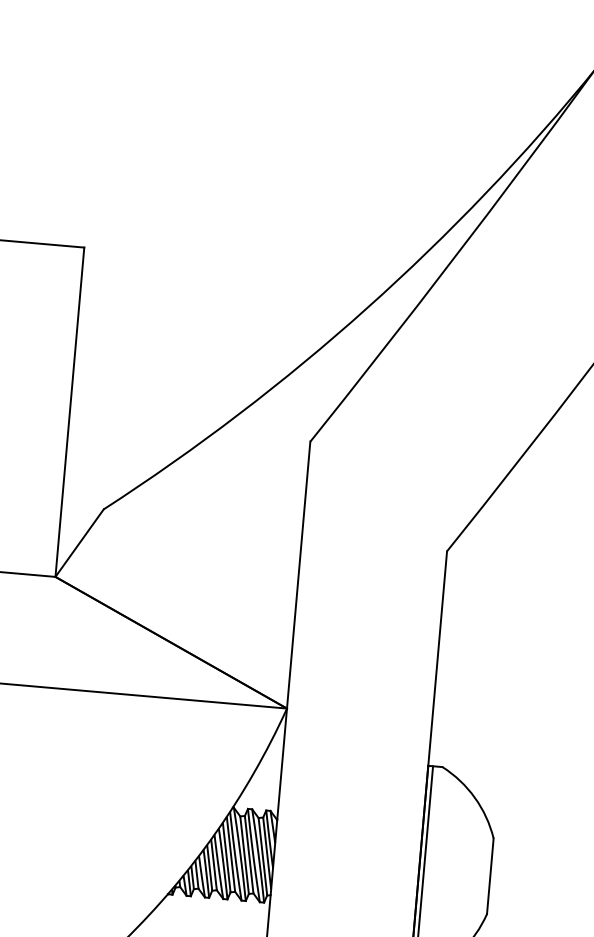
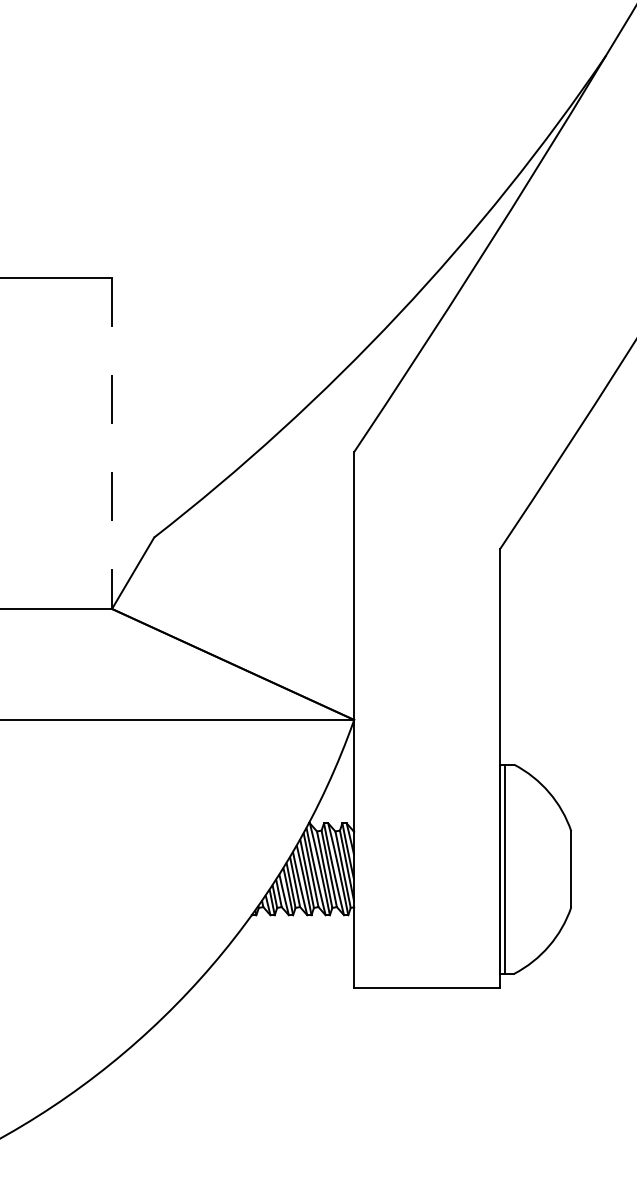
line: (70, 413) -> (112, 444), solid -> dashed

